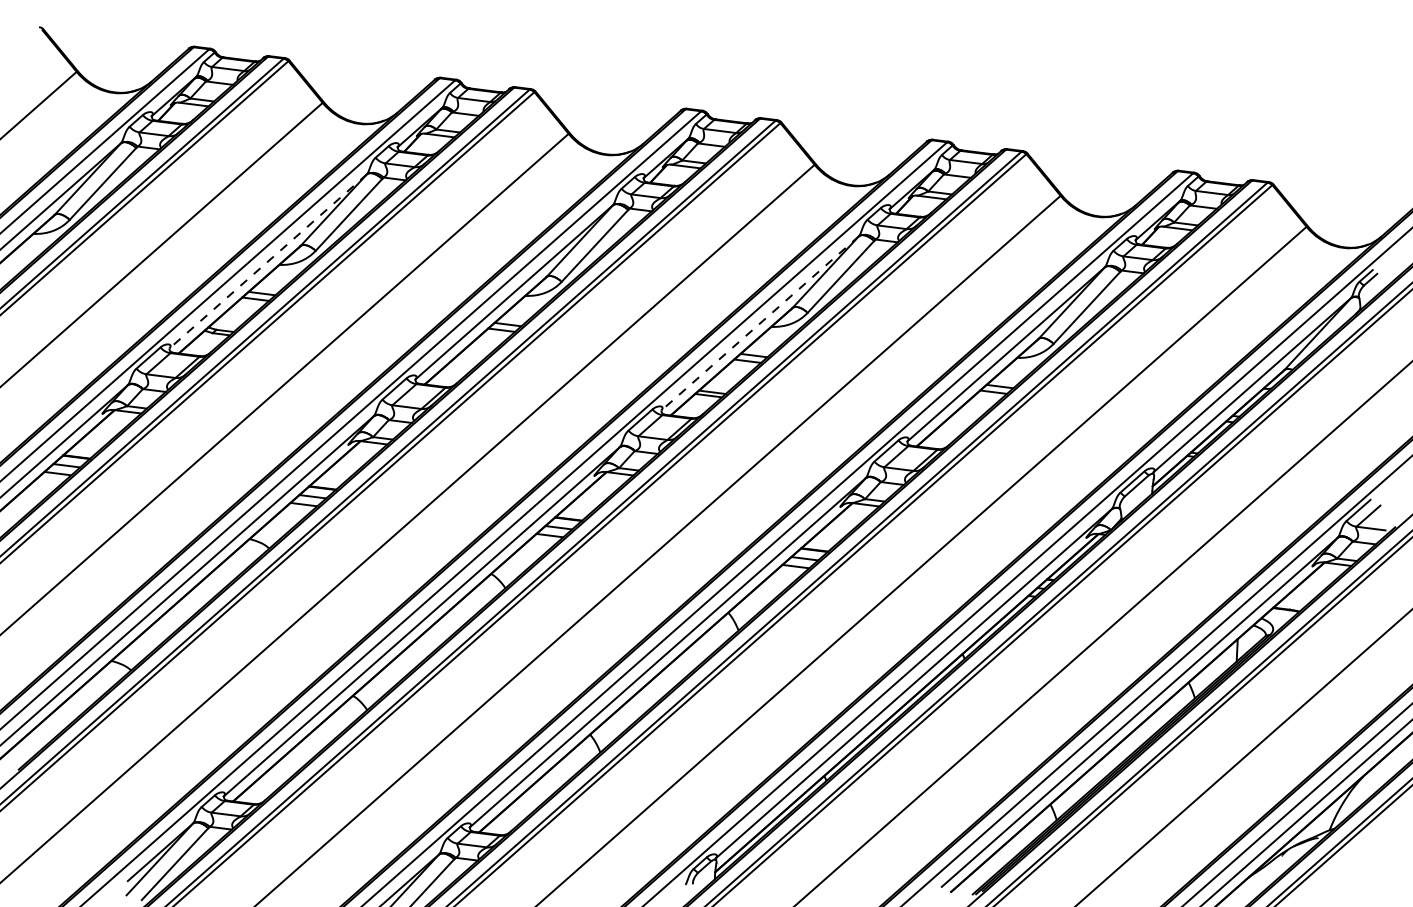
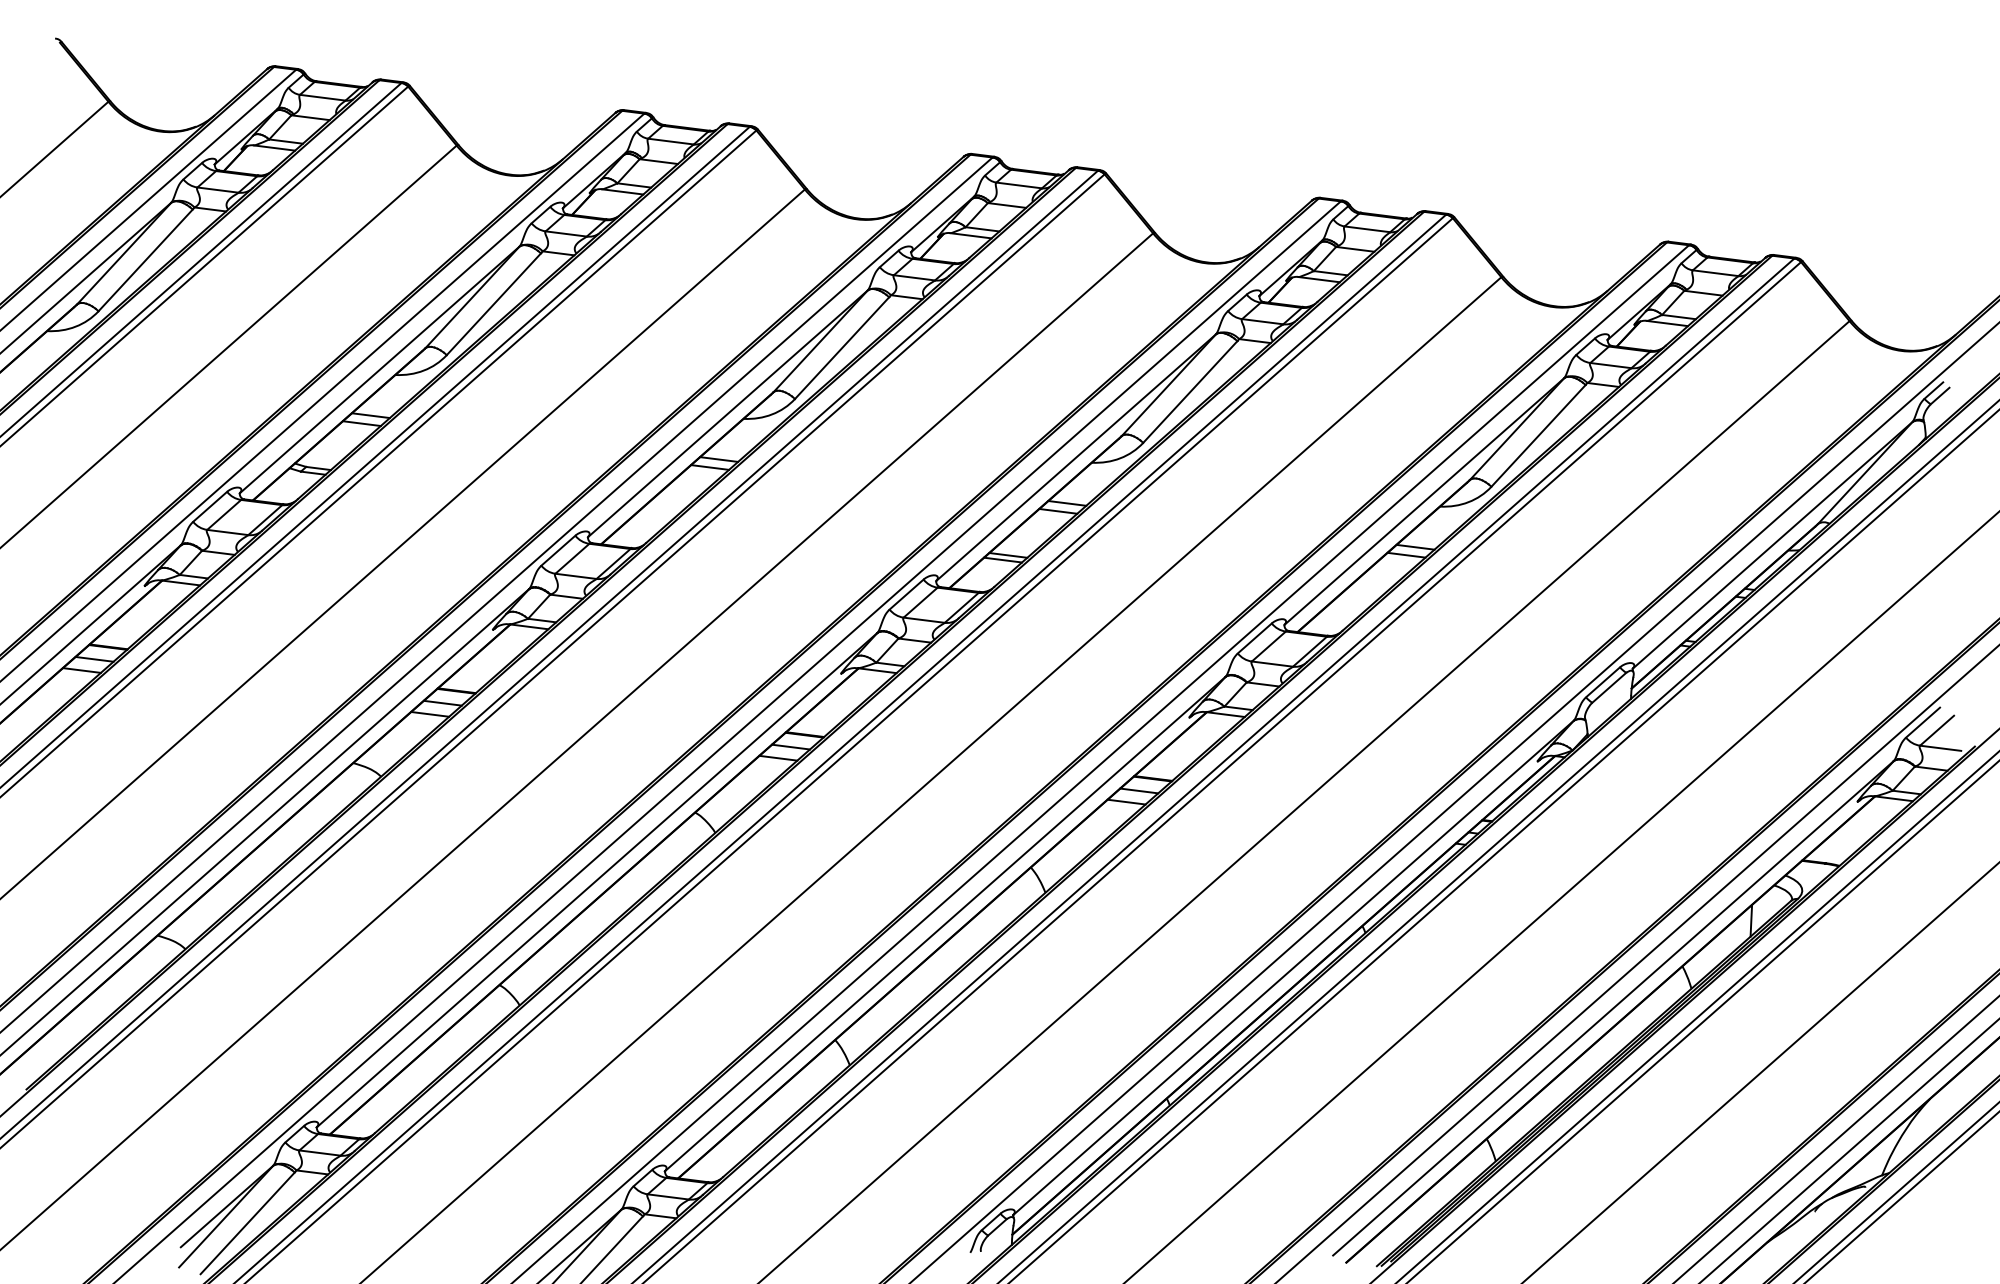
line: (268, 261) -> (379, 370), dashed -> solid
line: (760, 323) -> (1076, 457), dashed -> solid

